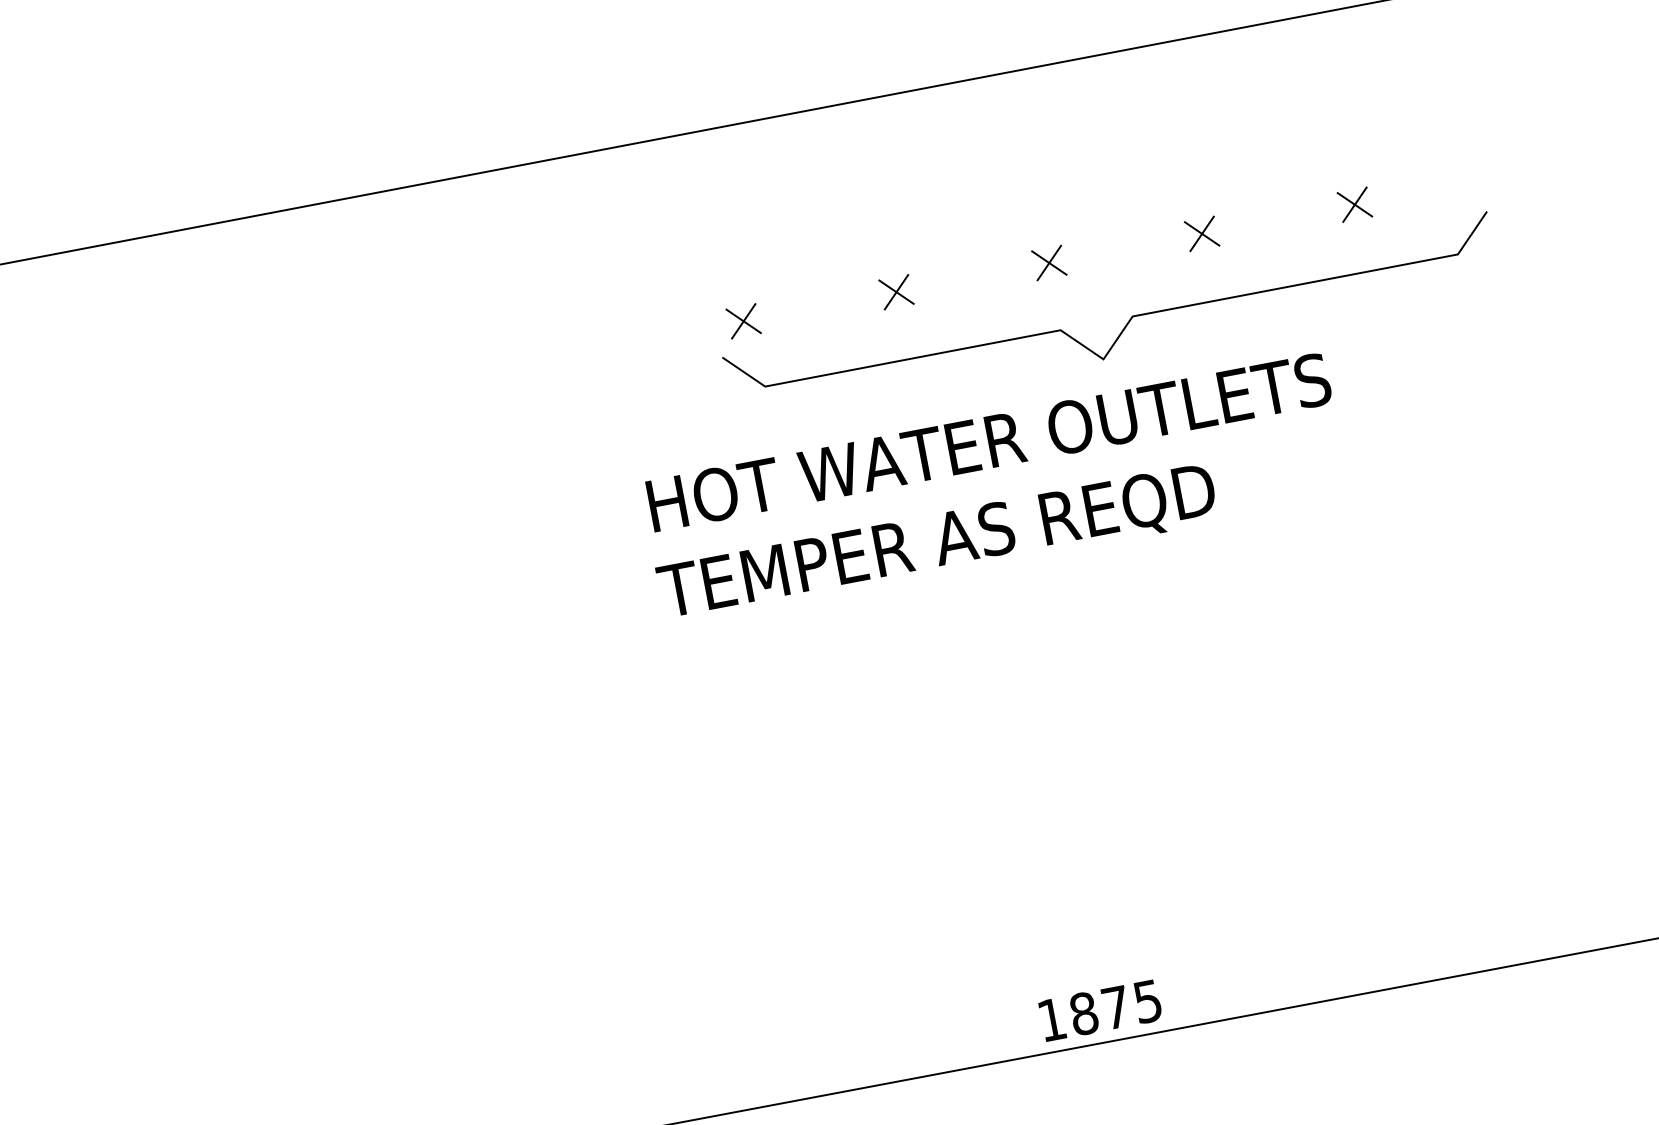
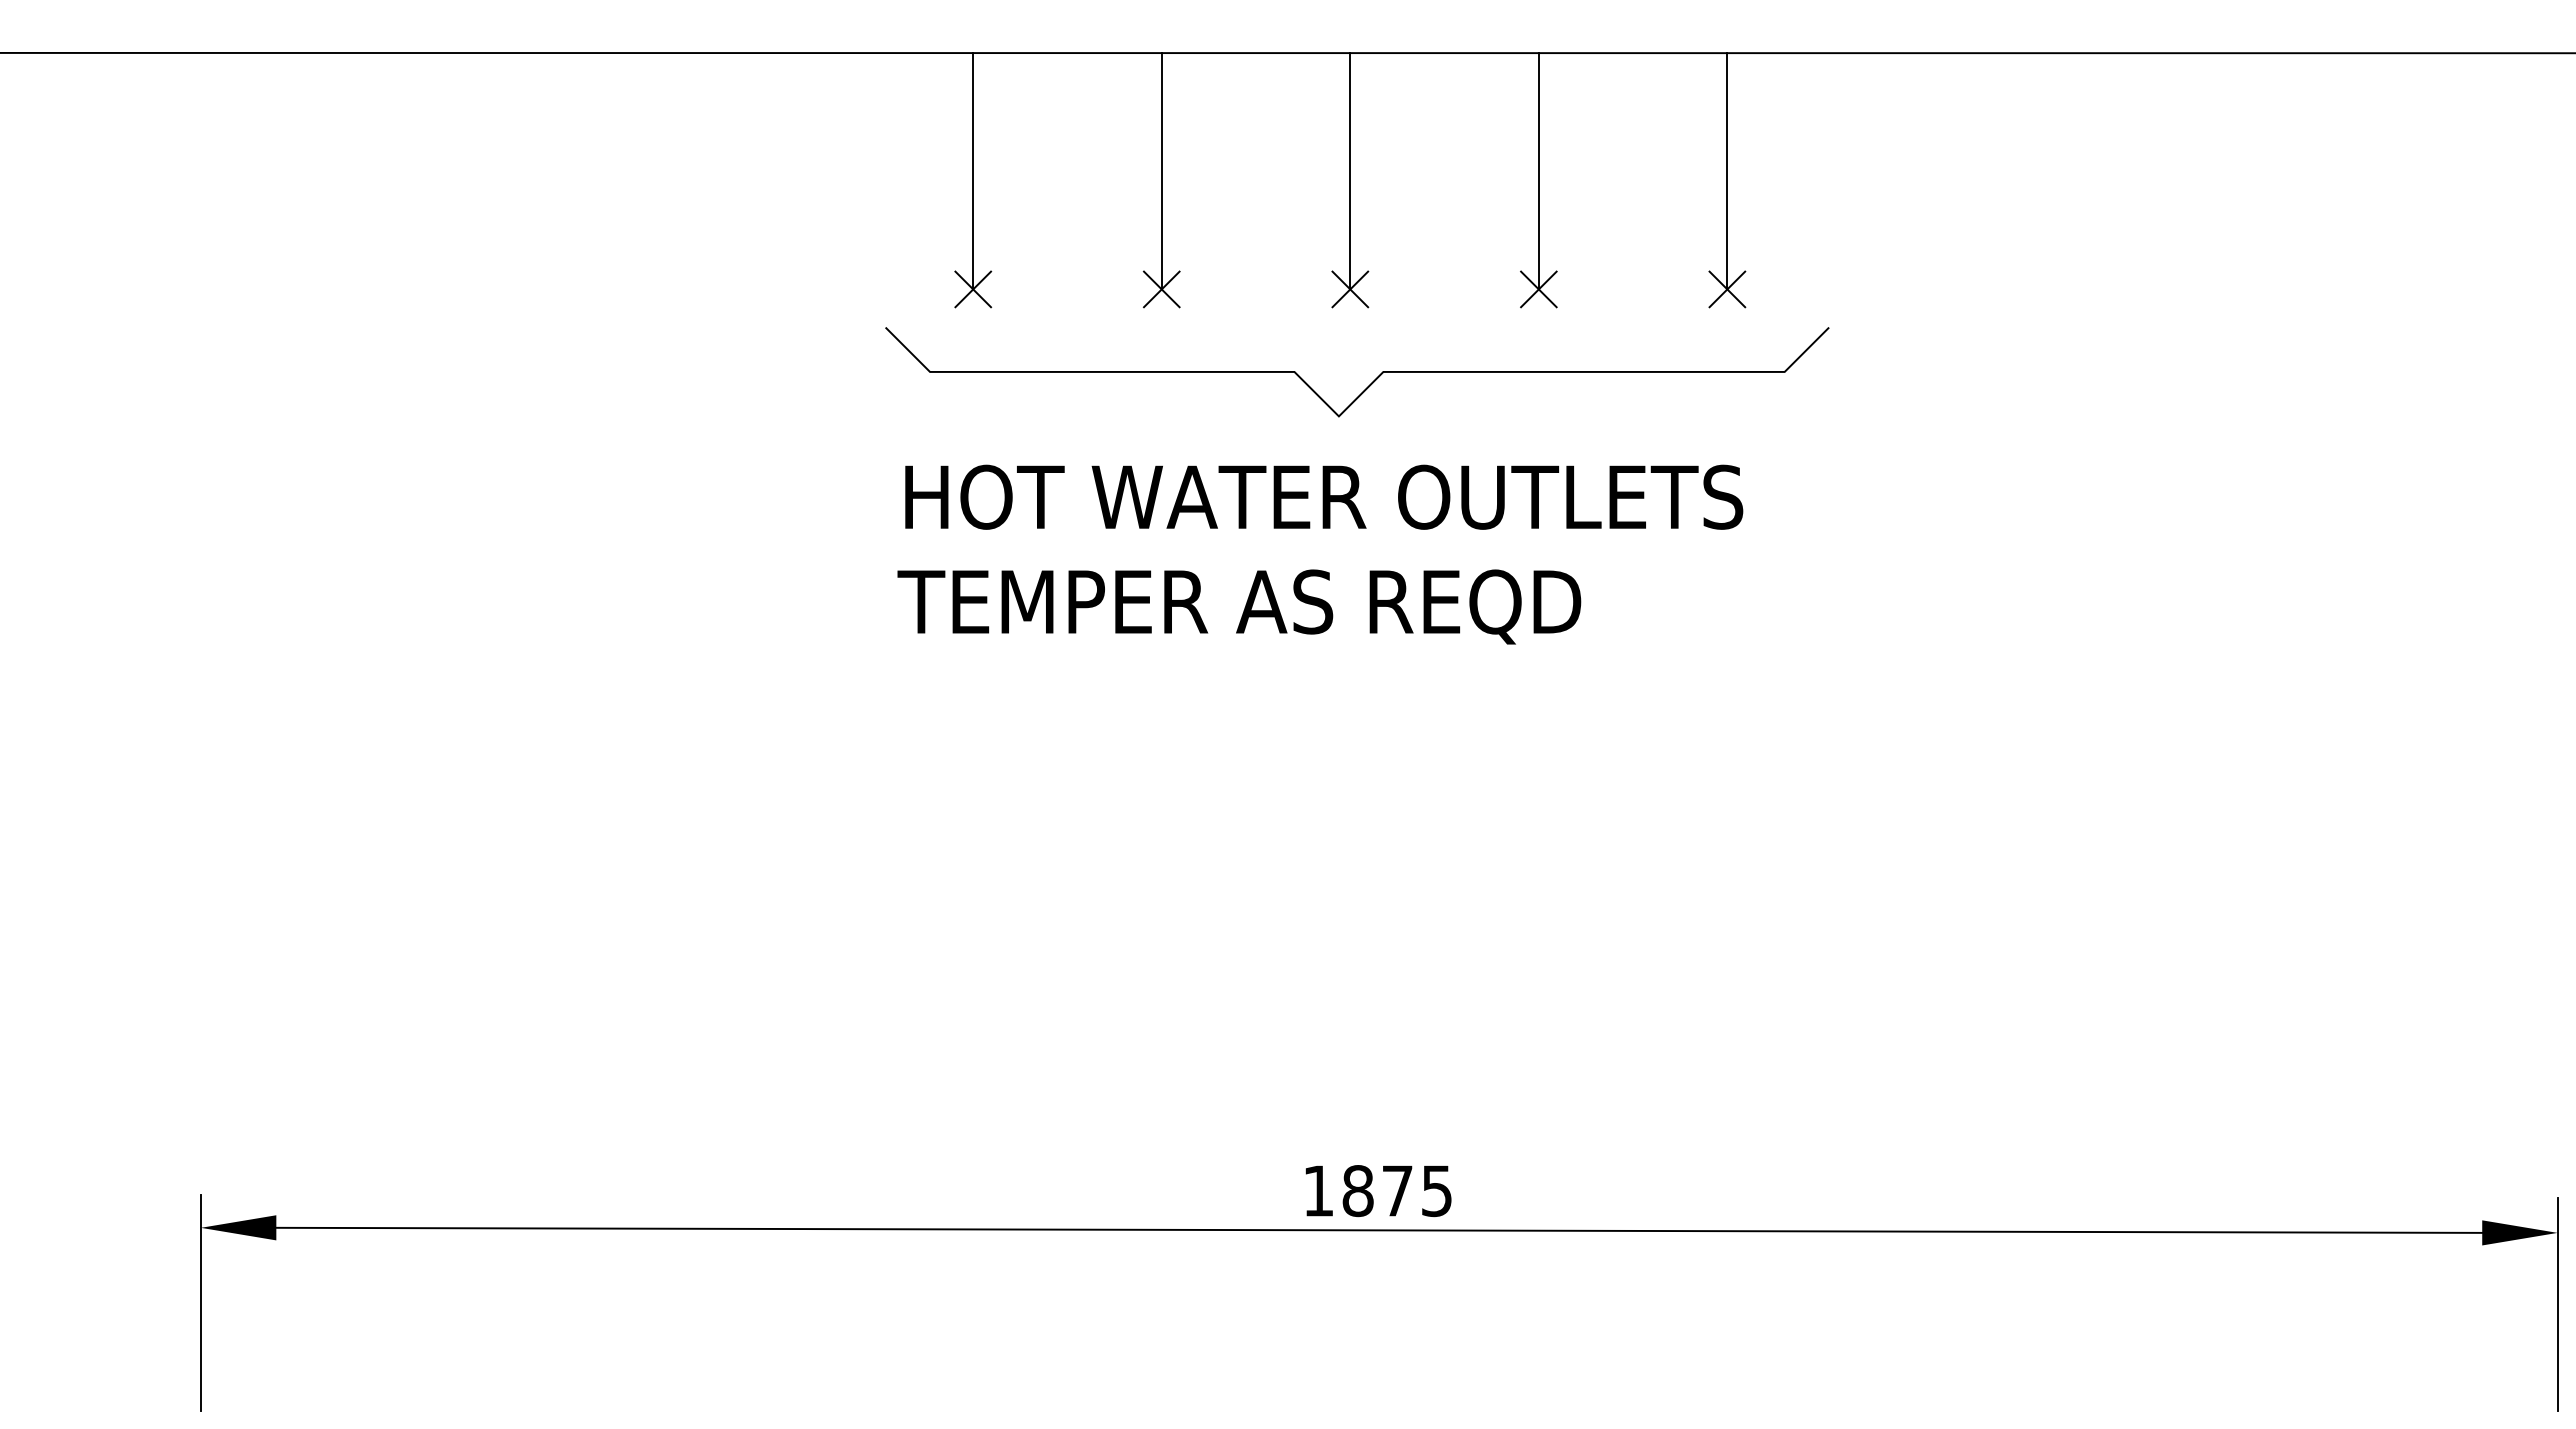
line: (1336, 108) -> (1727, 170), added
line: (1183, 137) -> (1538, 170), added
line: (1031, 166) -> (1350, 170), added
line: (877, 195) -> (1161, 170), added
line: (725, 224) -> (973, 170), added
curve: (1123, 328) -> (1369, 384), moved
text: (995, 489) -> (1320, 554), moved
text: (1100, 1010) -> (1378, 1191), moved

